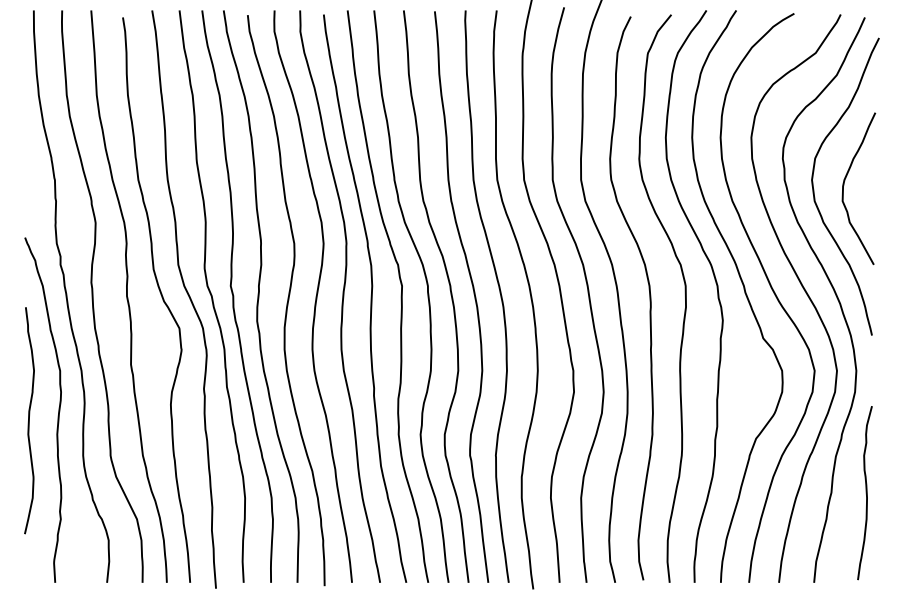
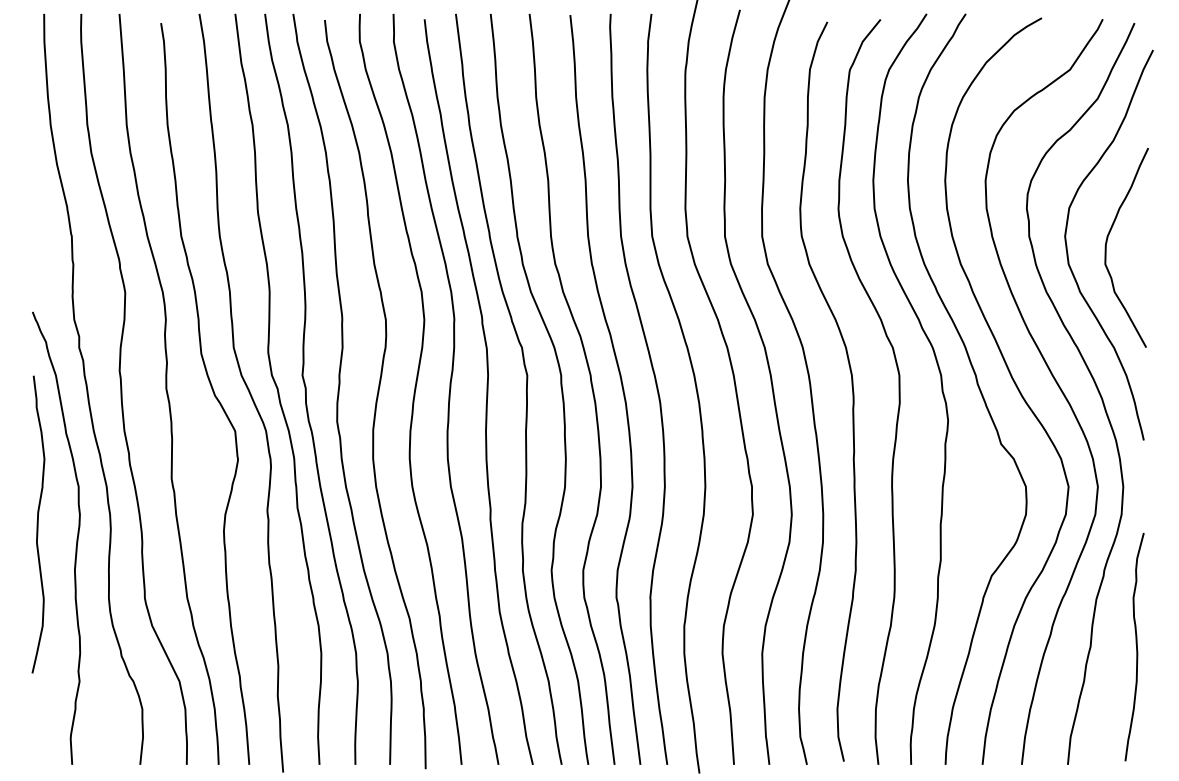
curve: (29, 420) -> (38, 524), moved

